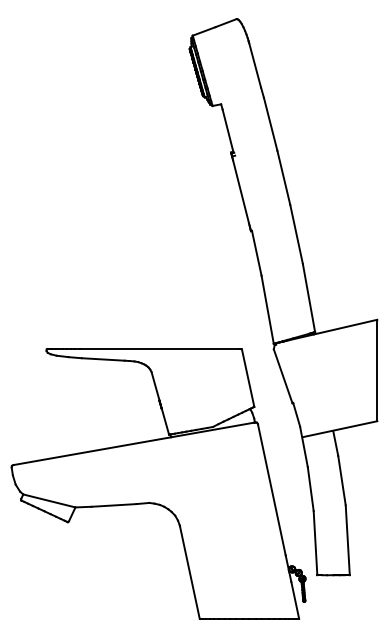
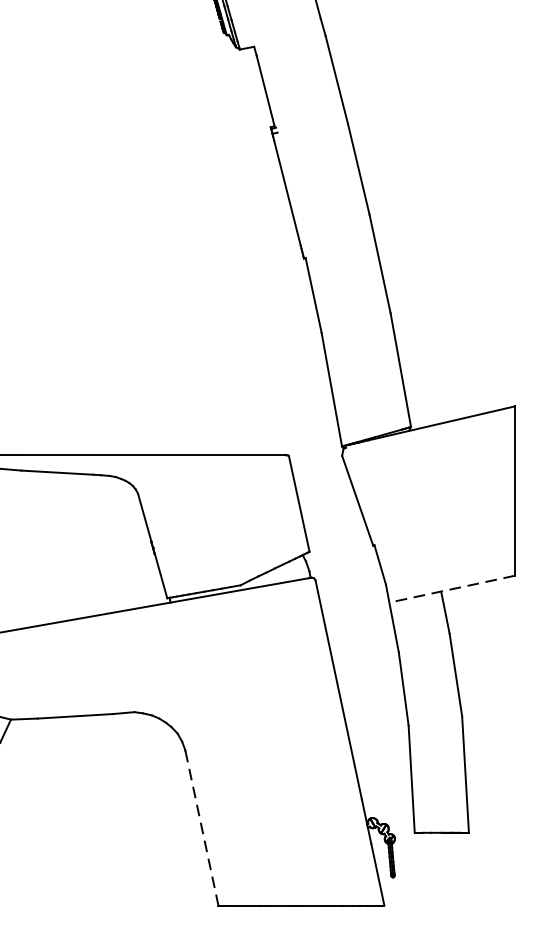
line: (339, 429) -> (451, 589), solid -> dashed
line: (189, 572) -> (201, 828), solid -> dashed

